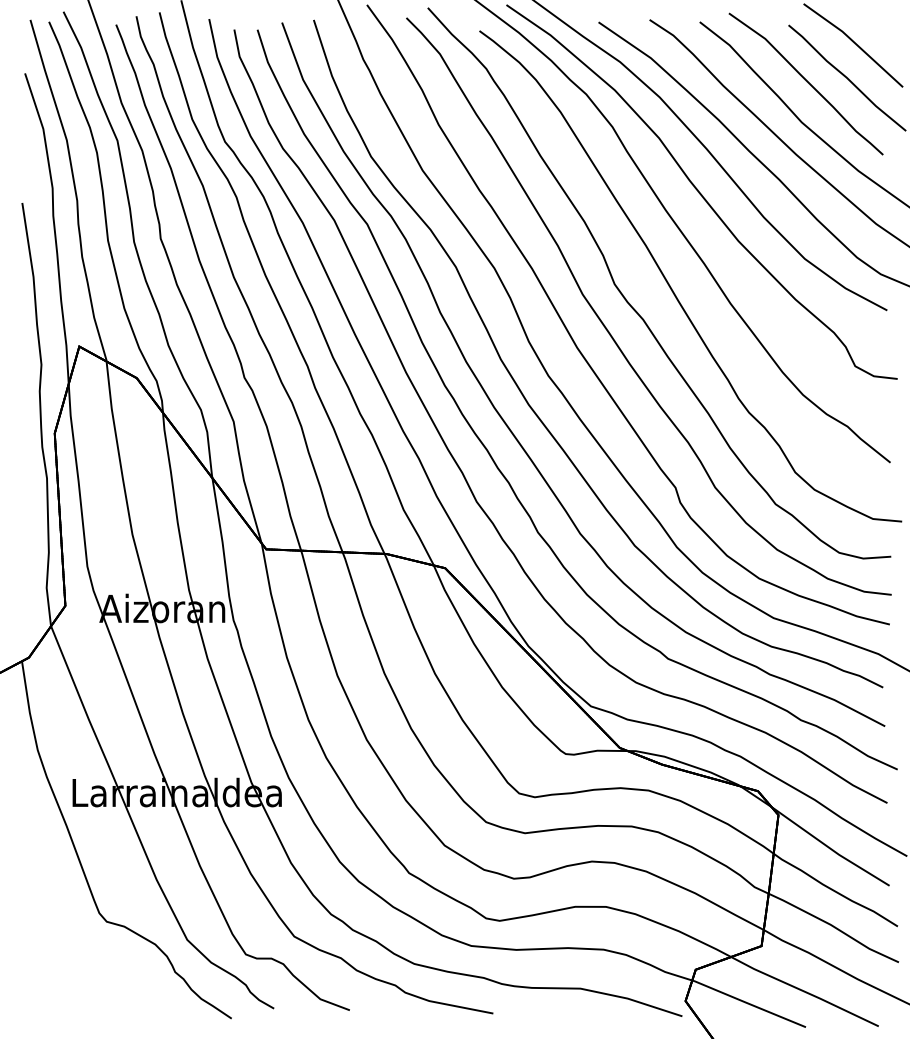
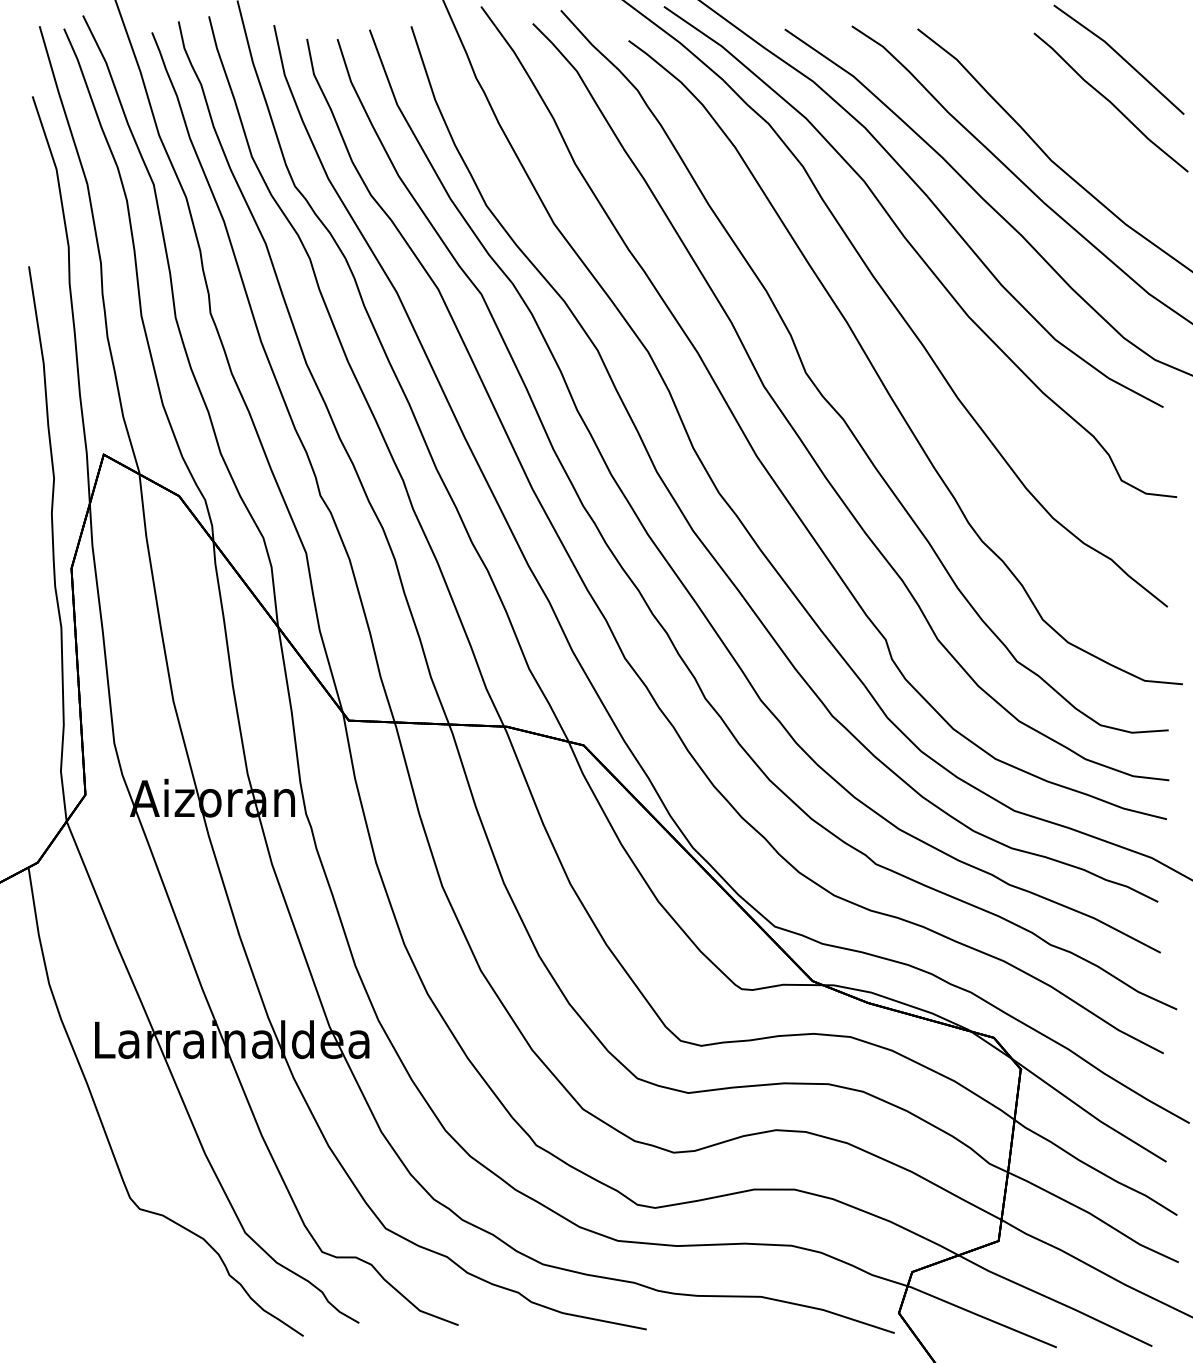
part: (805, 84) -> (1056, 110), removed

